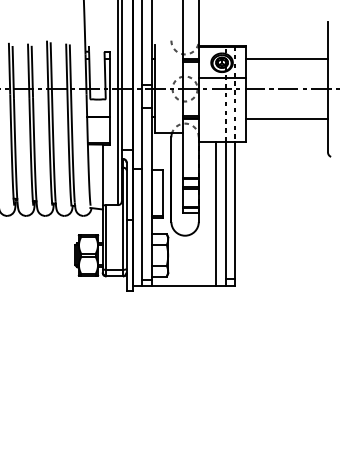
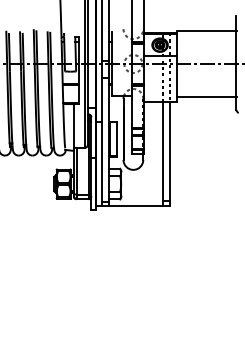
line: (286, 59) -> (206, 31), moved
line: (286, 118) -> (206, 96), moved
line: (215, 213) -> (155, 153), removed

